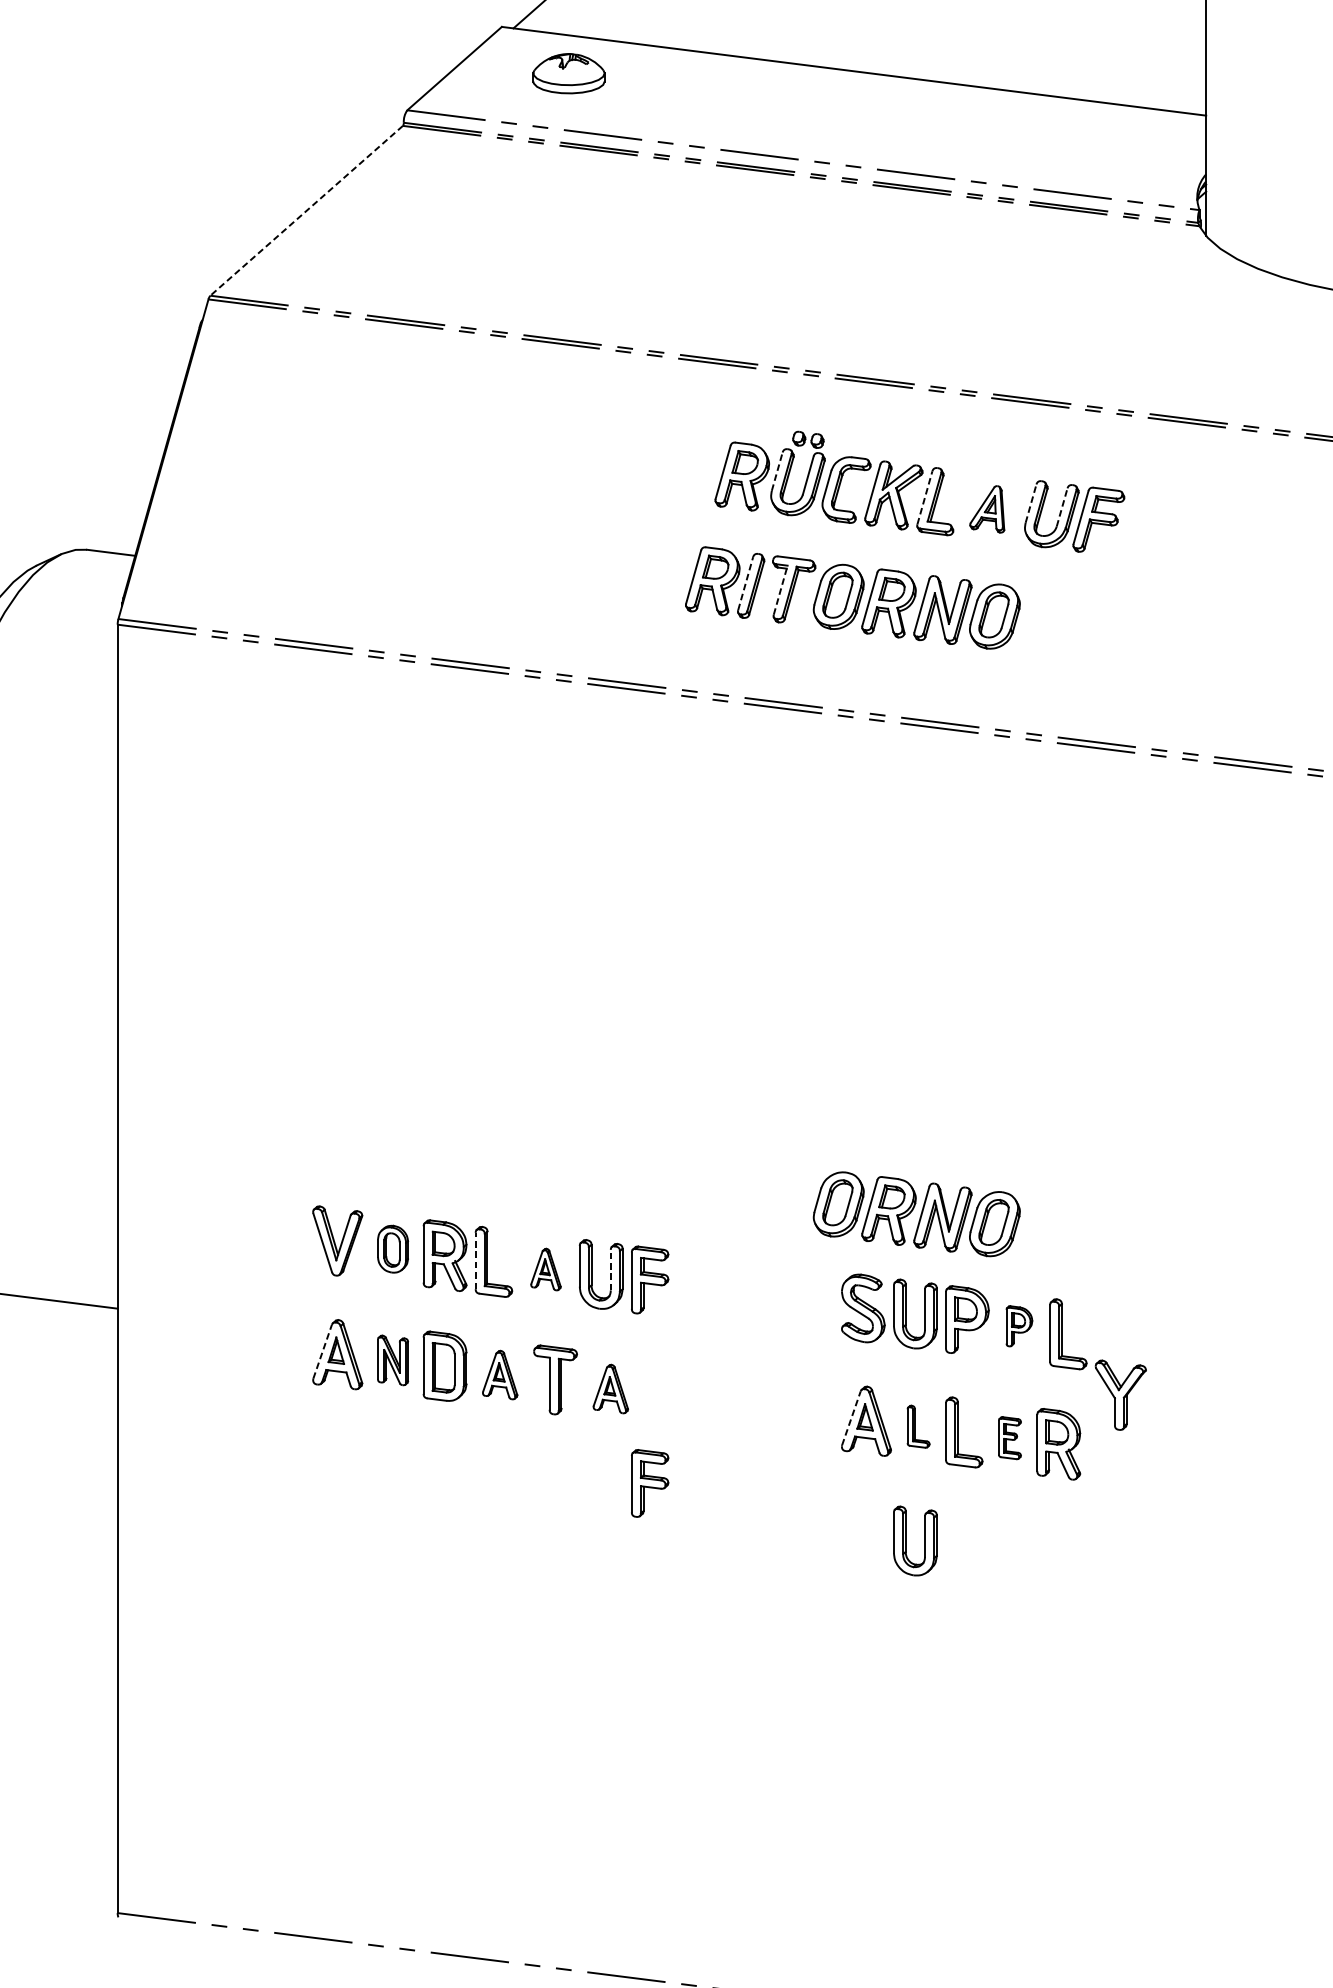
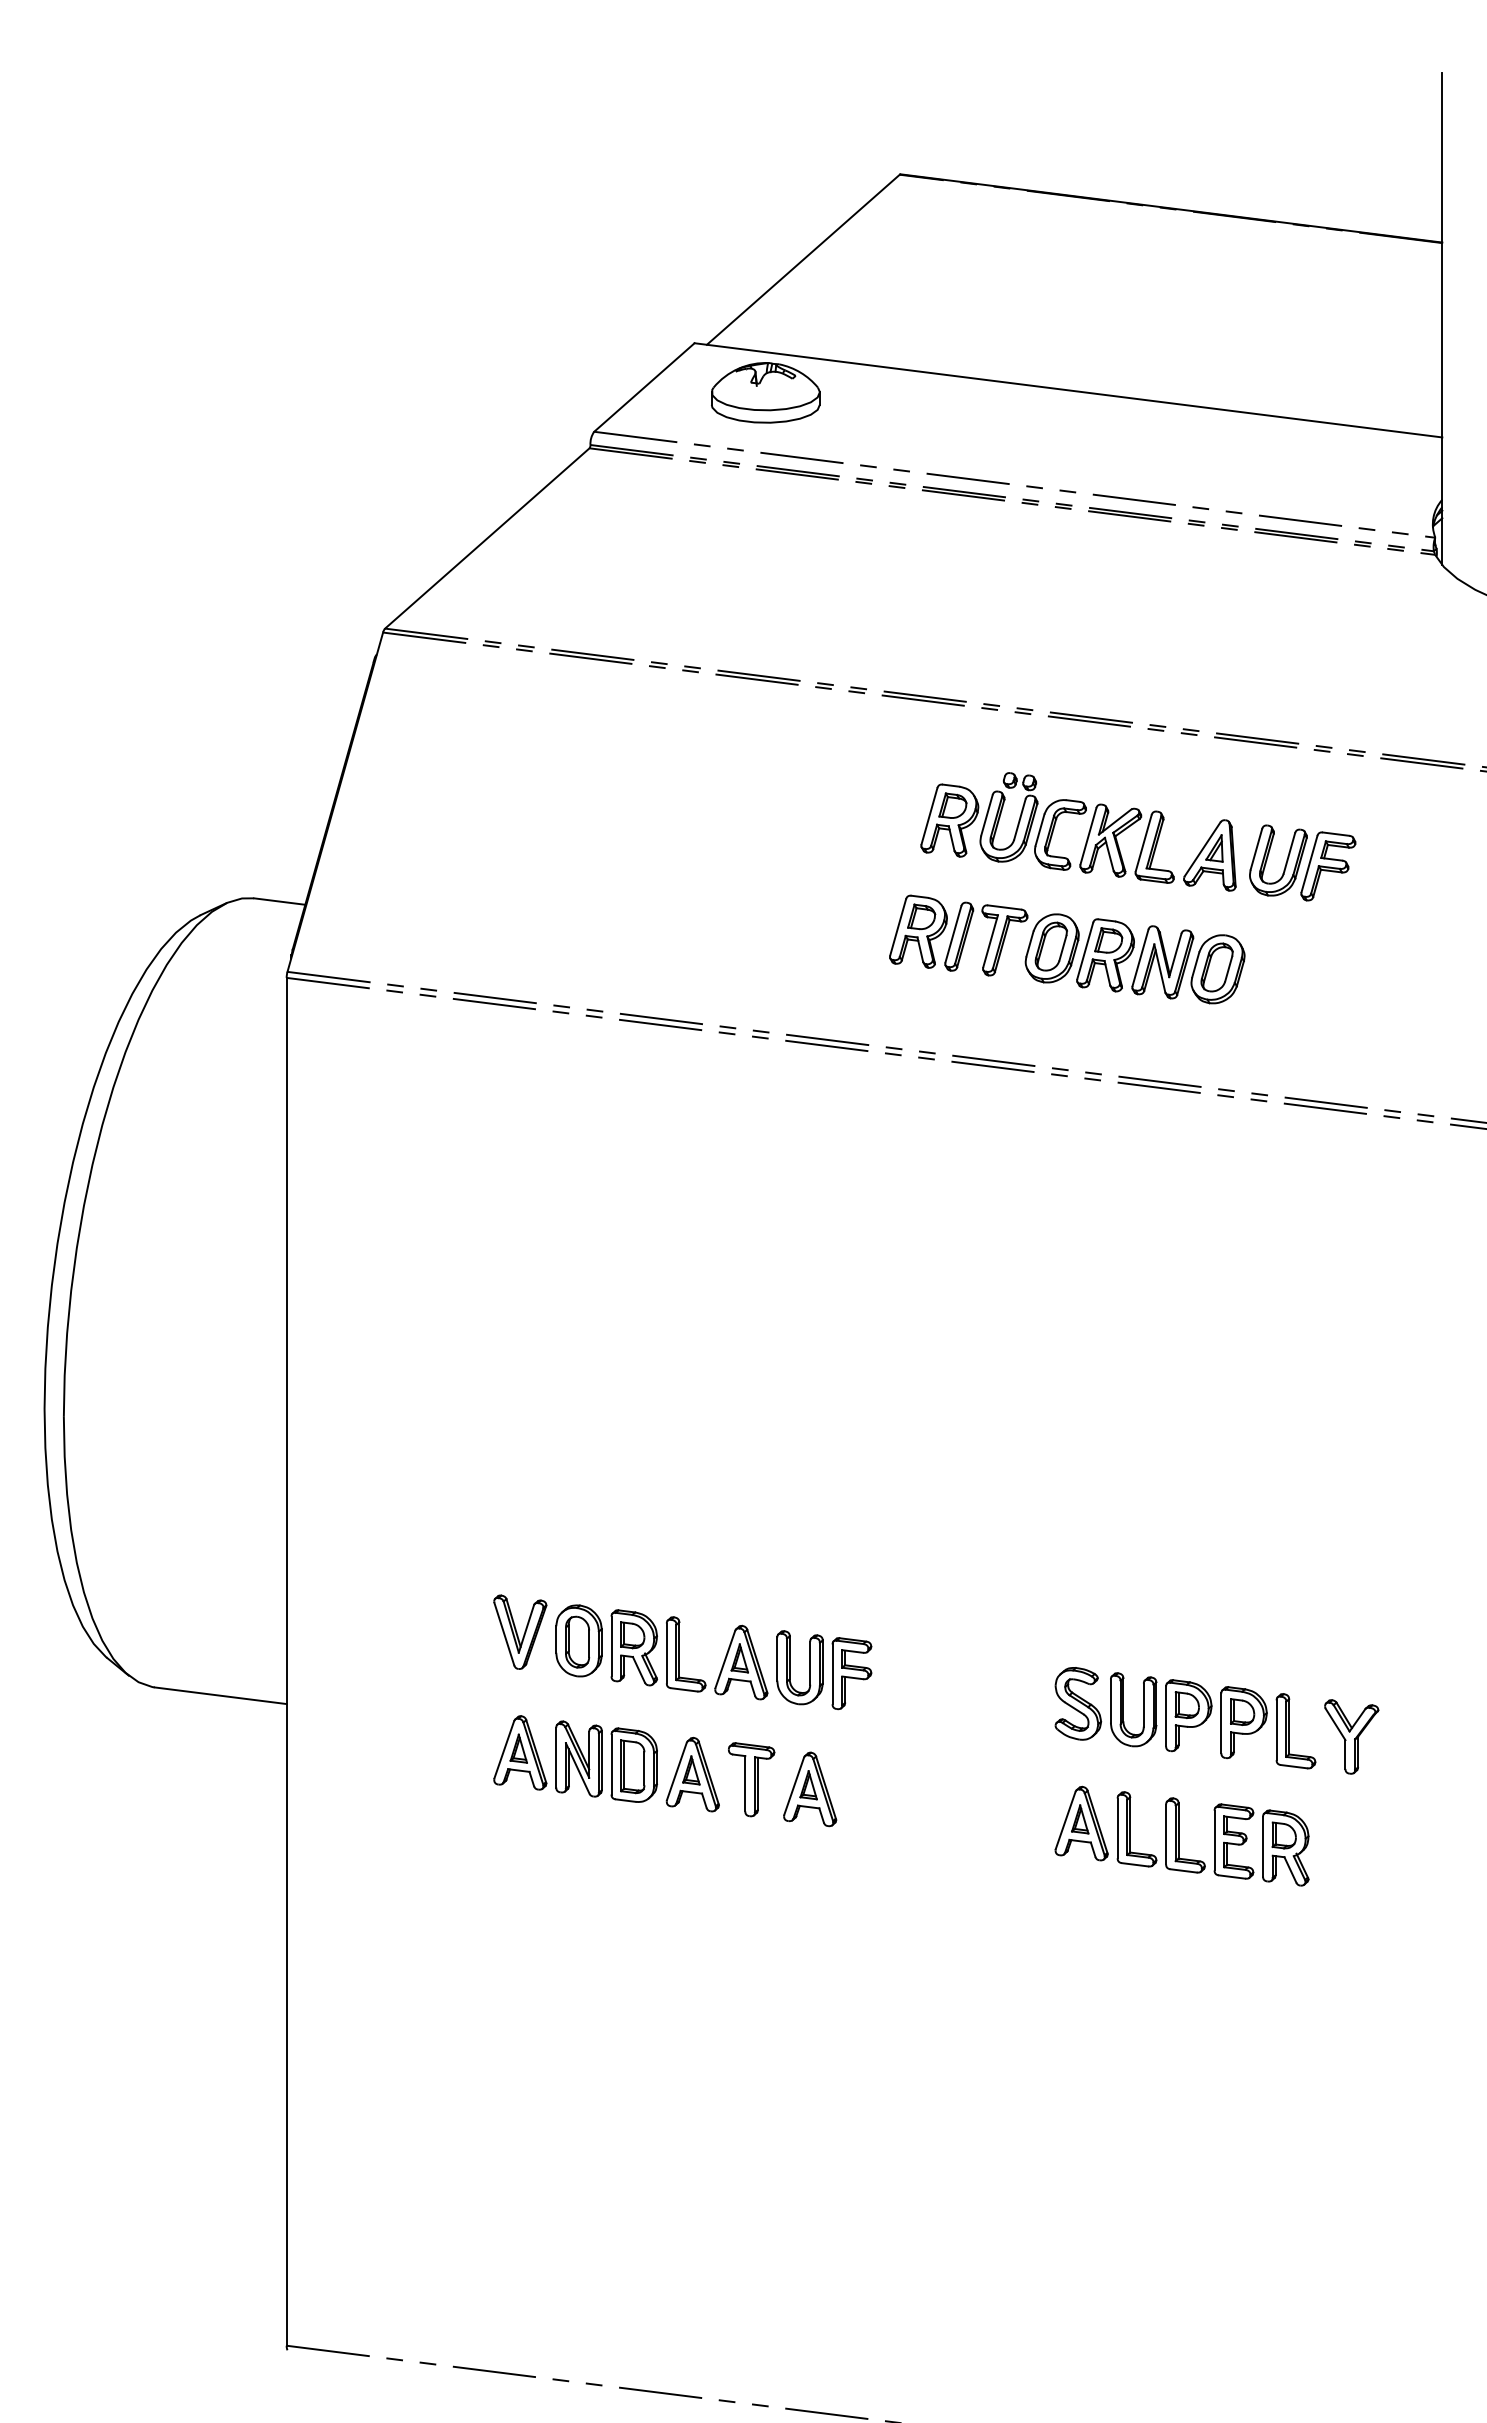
part: (568, 73) -> (765, 392), size x1.43
line: (305, 210) -> (486, 538), dashed -> solid
line: (777, 470) -> (987, 814), dashed -> solid
line: (924, 497) -> (1143, 842), dashed -> solid
line: (1031, 502) -> (1256, 848), dashed -> solid
line: (1062, 506) -> (1289, 852), dashed -> solid
part: (986, 509) -> (1209, 855), size x1.43
line: (745, 582) -> (953, 933), dashed -> solid
line: (780, 589) -> (990, 940), dashed -> solid
part: (916, 1213) -> (1134, 1603), removed
part: (392, 1248) -> (578, 1640), size x1.43
line: (475, 1261) -> (666, 1653), dashed -> solid
part: (546, 1269) -> (741, 1662), size x1.67
line: (611, 1270) -> (810, 1663), dashed -> solid
part: (1018, 1326) -> (1243, 1722), size x1.67
line: (322, 1351) -> (504, 1749), dashed -> solid
part: (392, 1359) -> (578, 1758), size x1.43
part: (499, 1375) -> (692, 1774), size x1.43
part: (611, 1389) -> (810, 1789), size x1.43
part: (1120, 1394) -> (1351, 1736), moved
line: (851, 1418) -> (1065, 1820), dashed -> solid
part: (918, 1426) -> (1136, 1829), size x1.67
part: (1009, 1438) -> (1233, 1841), size x1.67
part: (649, 1483) -> (851, 1889), removed
part: (905, 1540) -> (1123, 1950), removed

